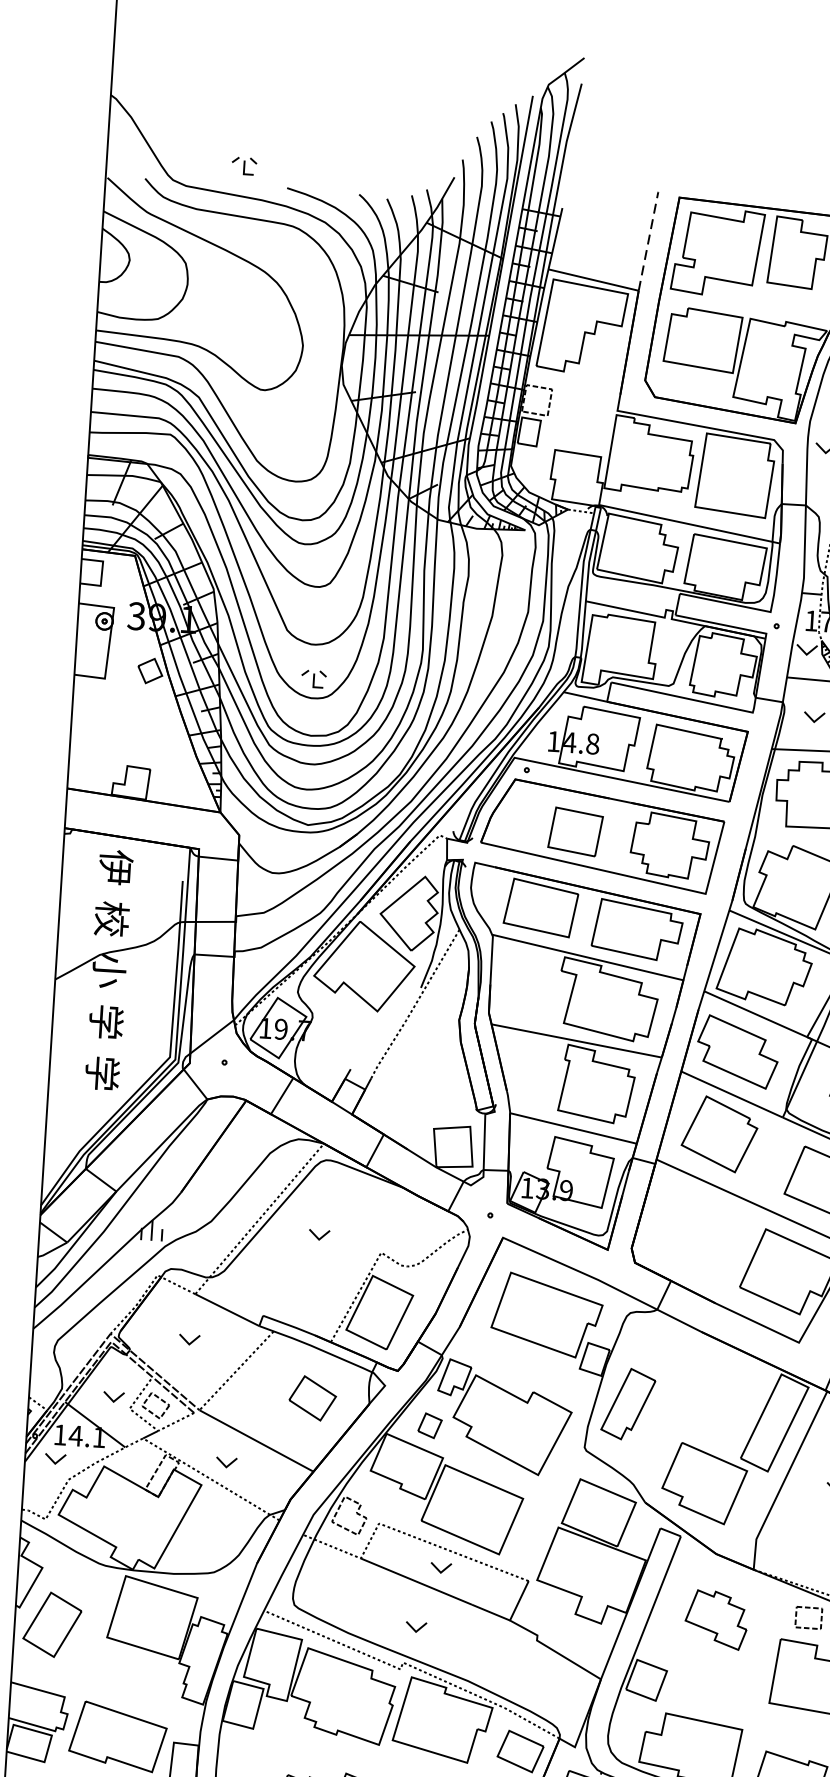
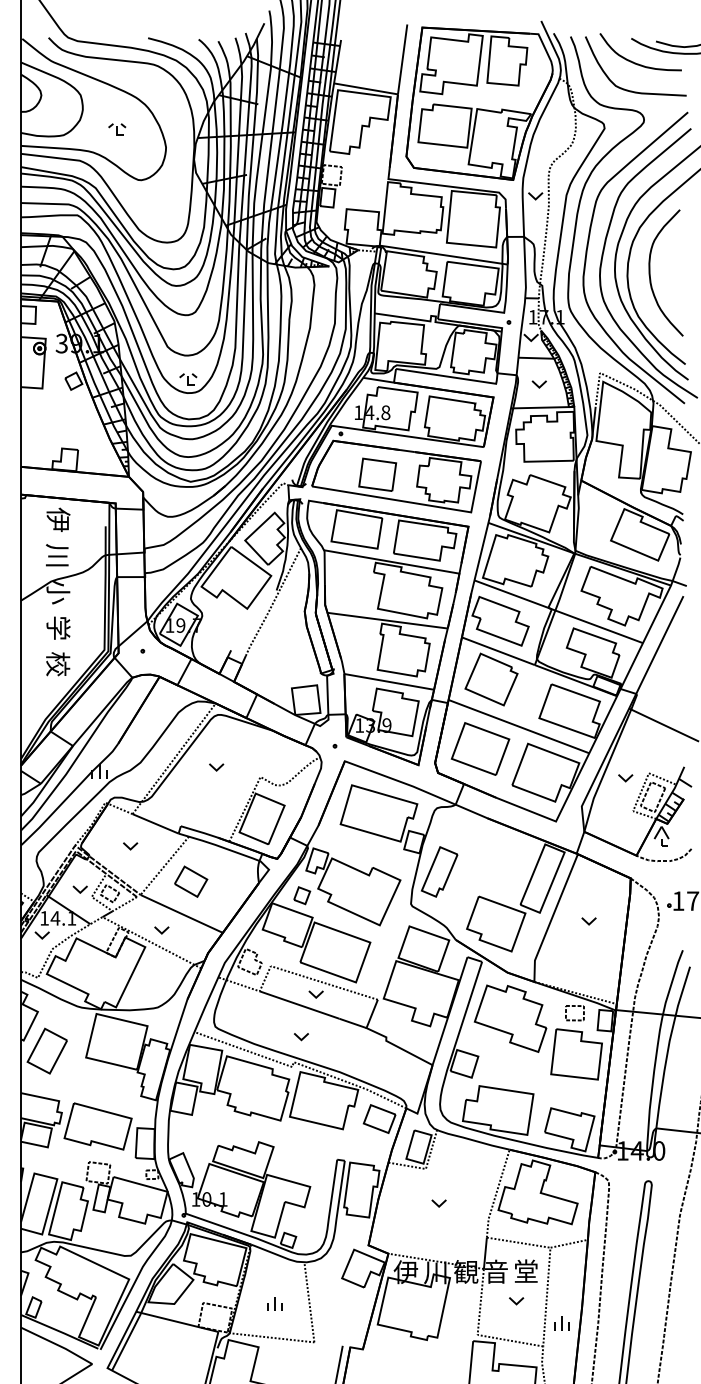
part: (244, 165) -> (117, 129), moved
line: (648, 239) -> (402, 58), dashed -> solid
text: (111, 919) -> (57, 556), 校 -> 川
text: (103, 1073) -> (58, 664), 学 -> 校
part: (697, 1231) -> (480, 748), added
part: (313, 1398) -> (191, 881), moved
part: (716, 1619) -> (510, 1018), size x1.67

